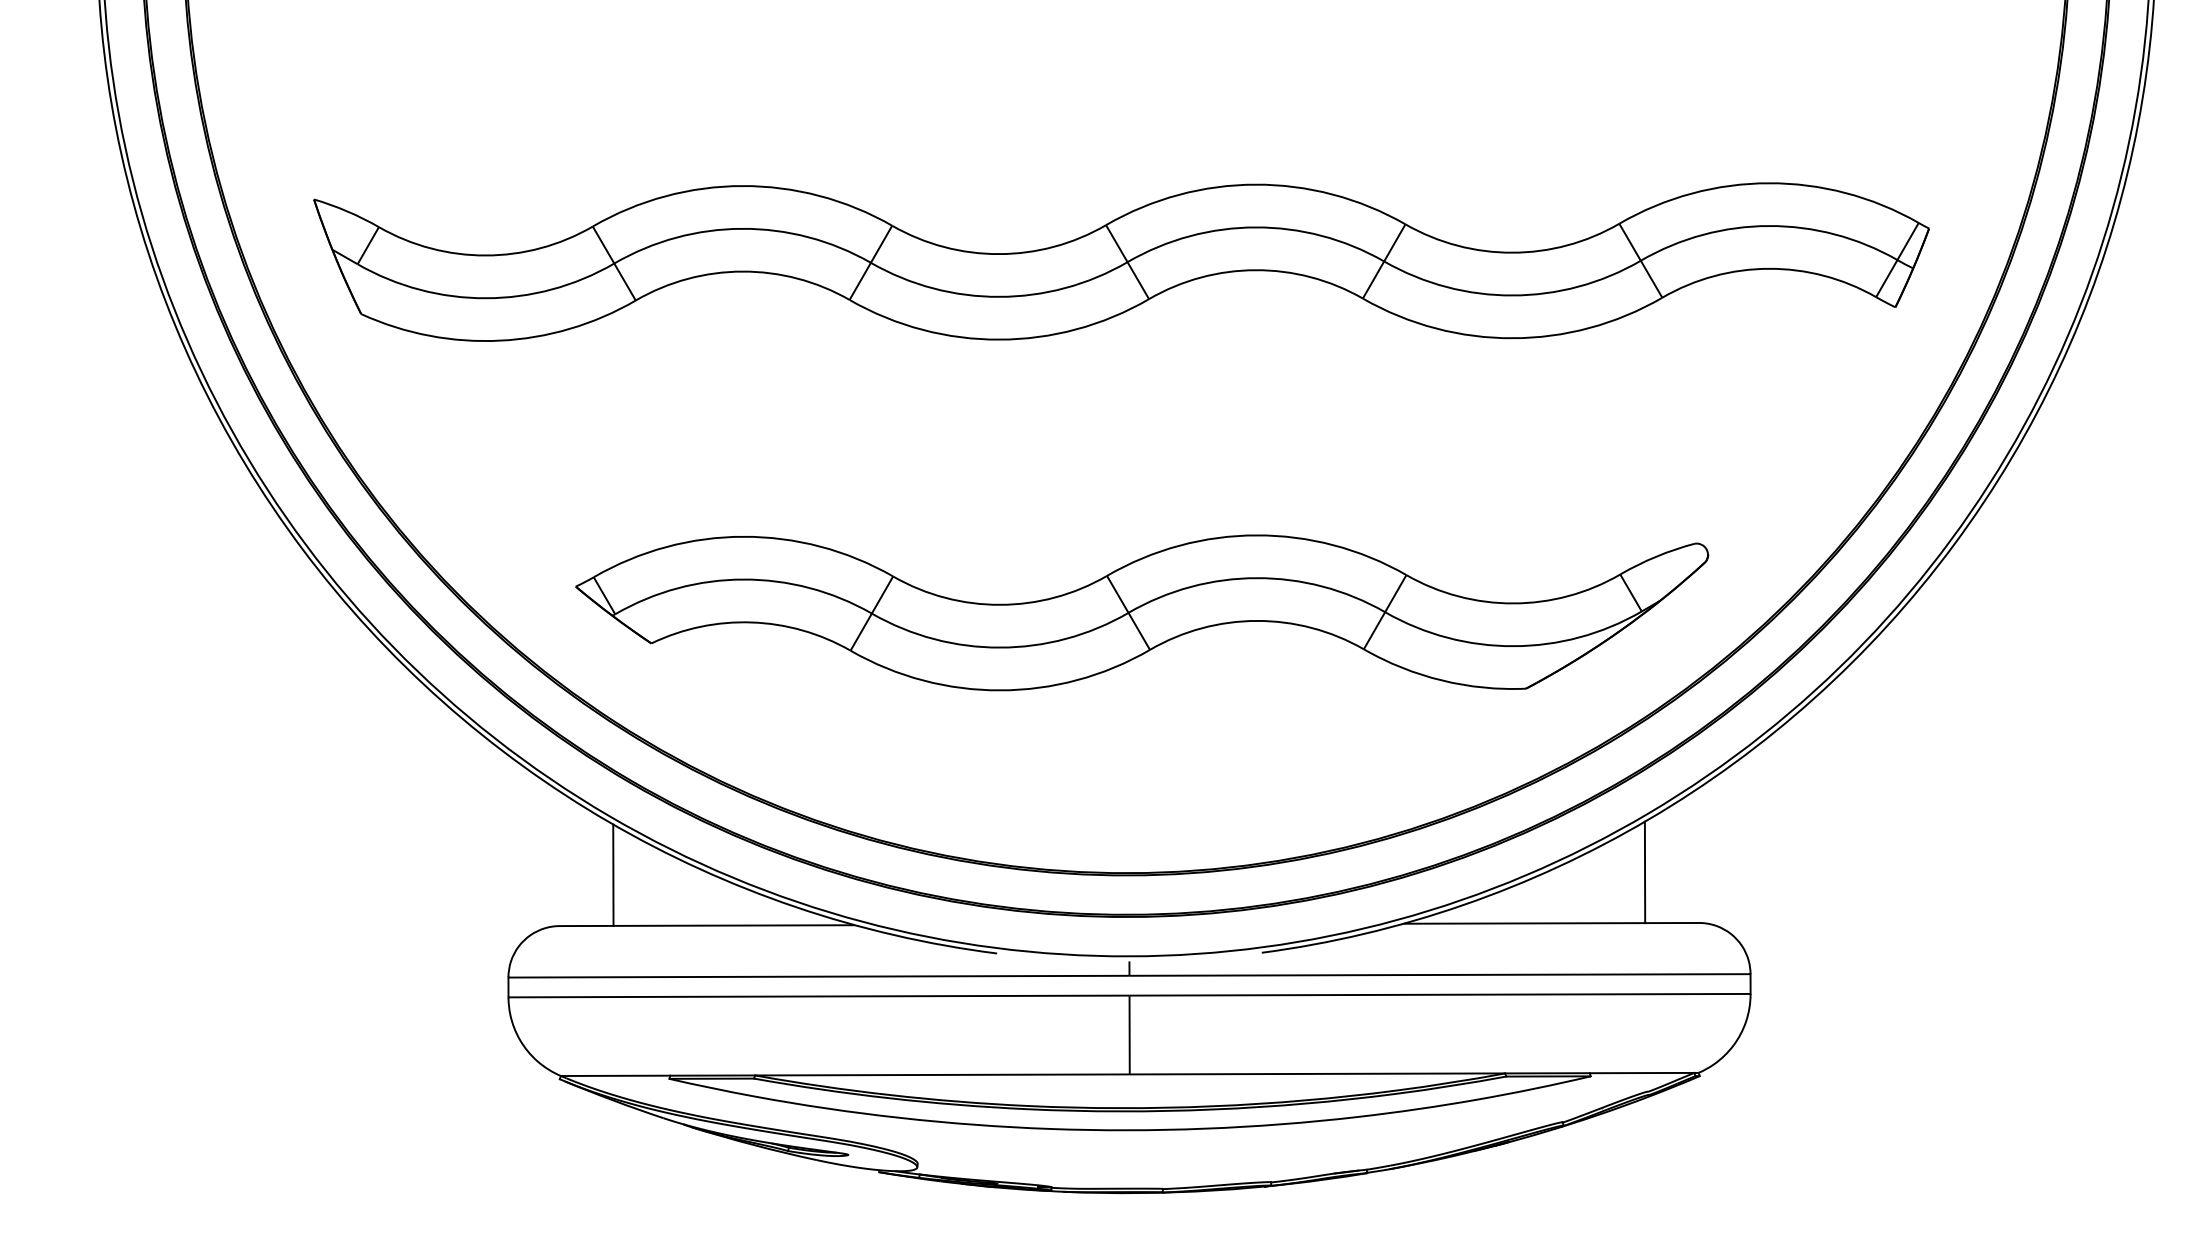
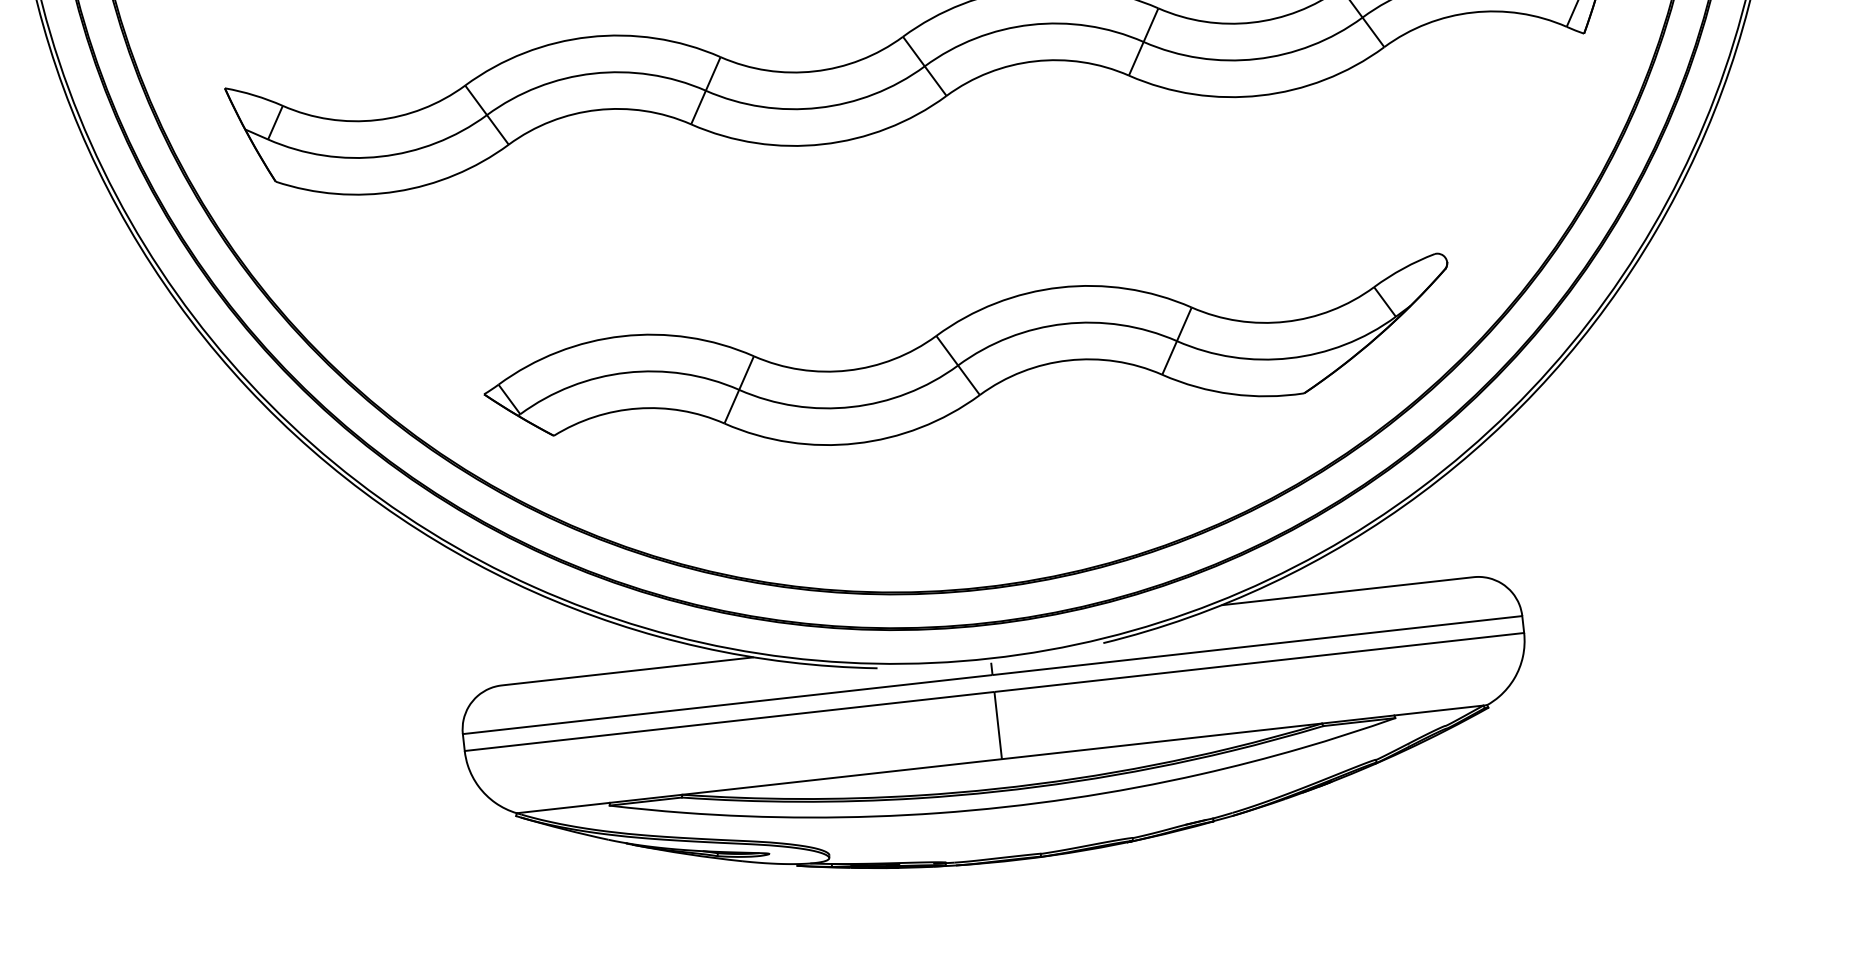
line: (1644, 872) -> (1422, 539), removed
line: (613, 874) -> (542, 636), removed

